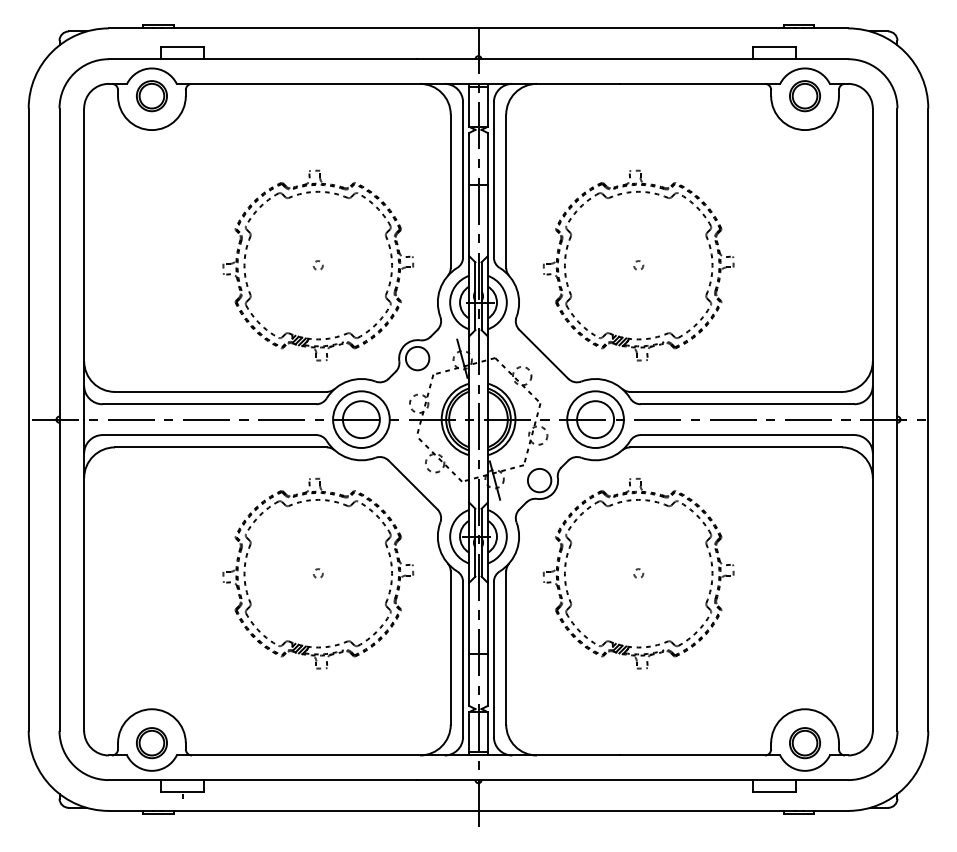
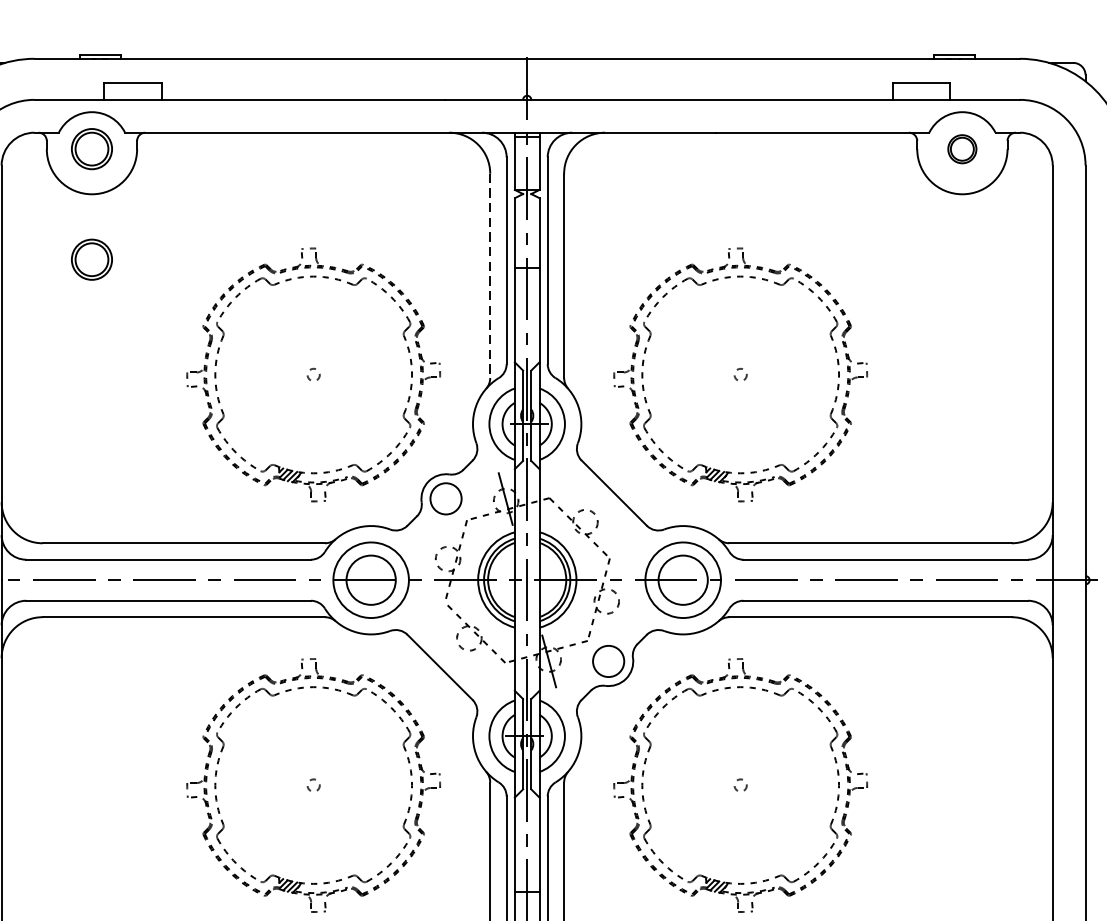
part: (804, 96) -> (961, 149), size x0.7
part: (151, 179) -> (91, 260), added
line: (450, 191) -> (489, 276), solid -> dashed

